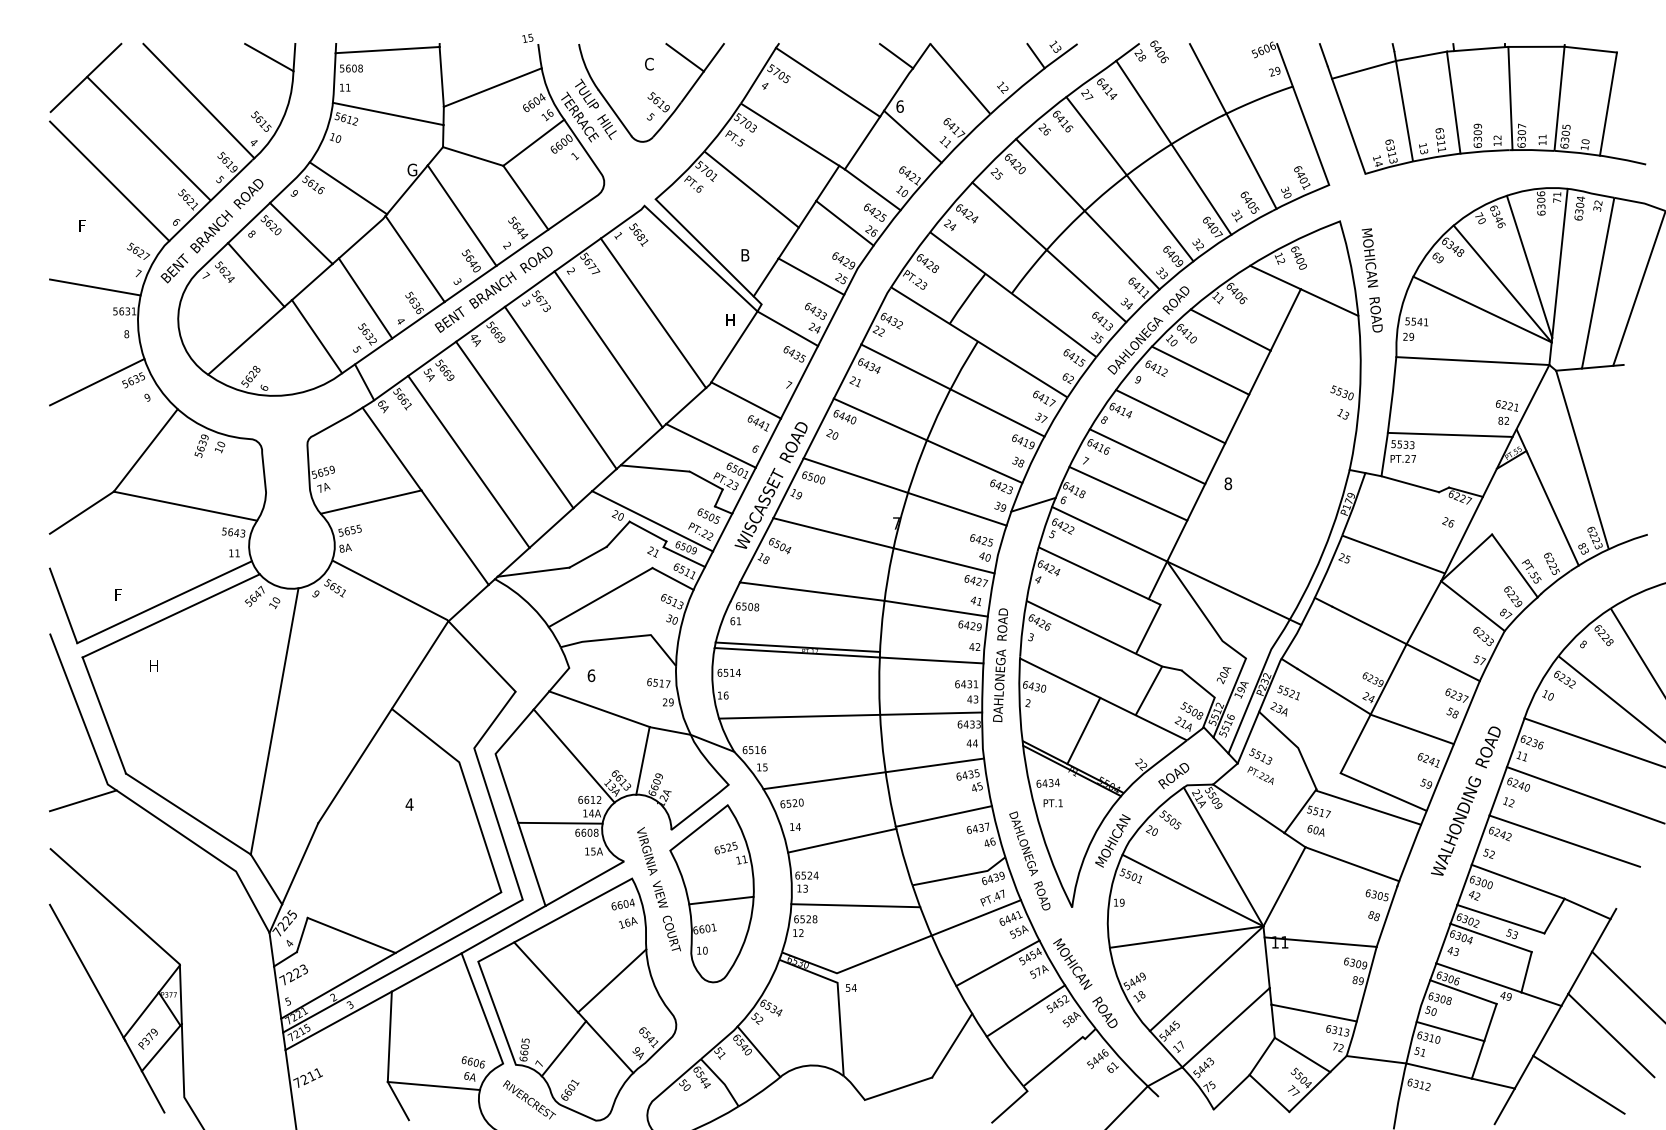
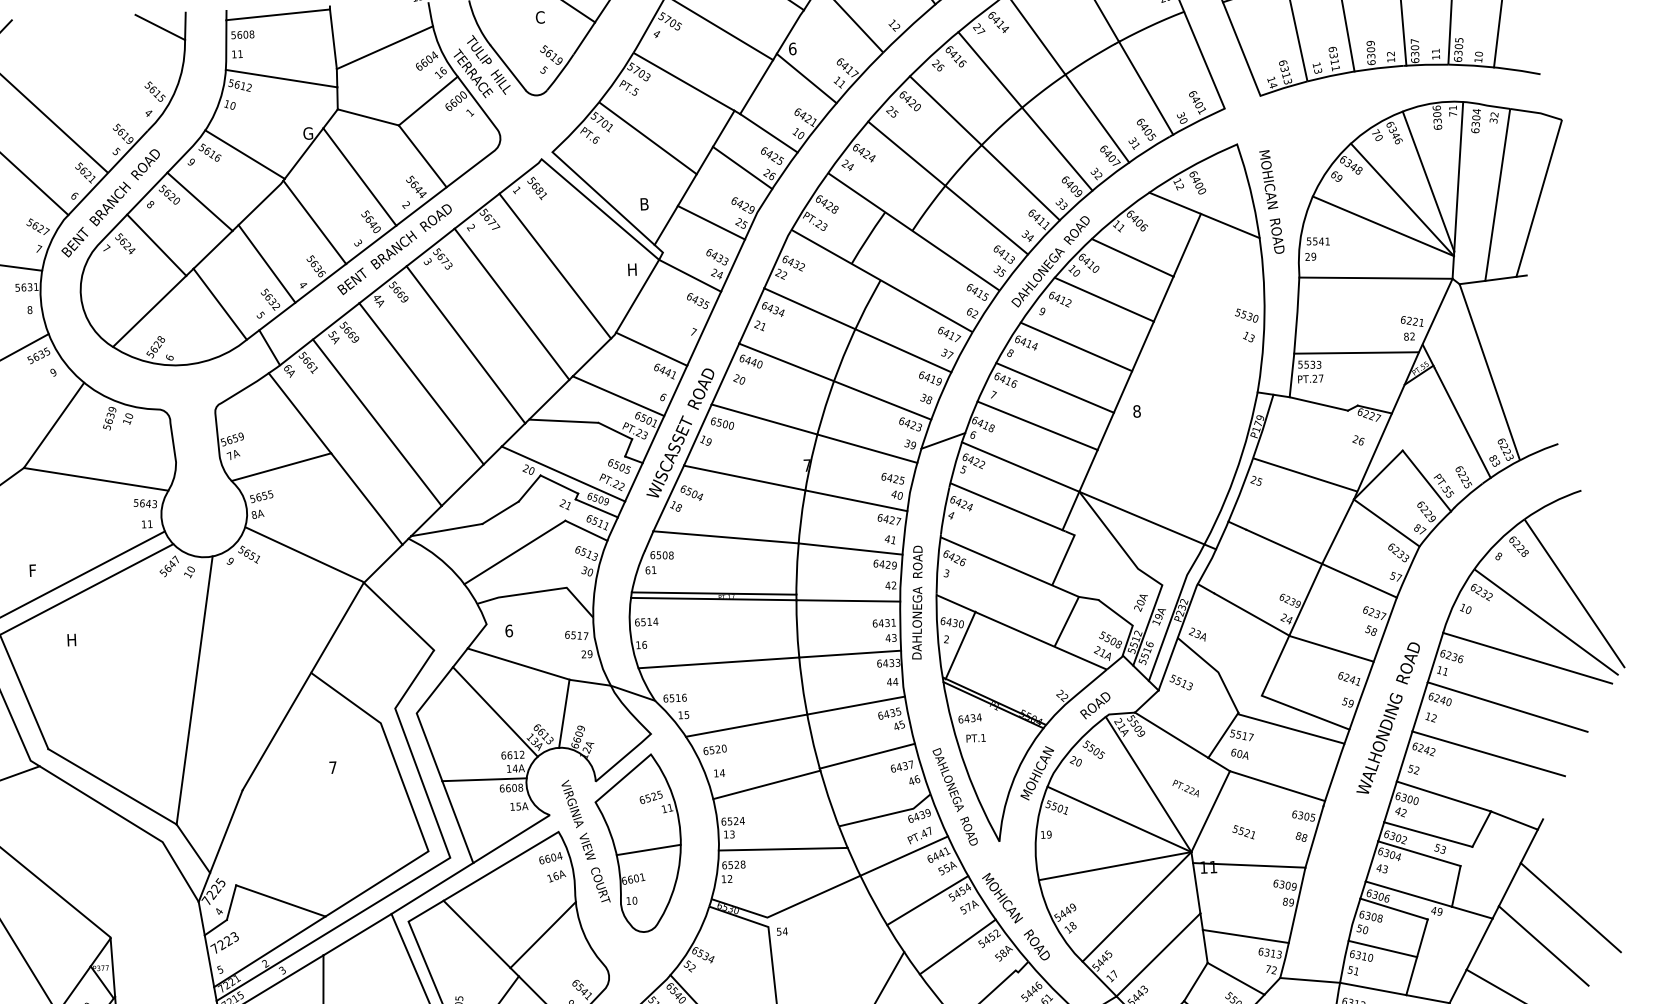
line: (198, 100) -> (91, 73), removed
text: (1288, 692) -> (1243, 831), moved
line: (1083, 730) -> (960, 645), moved
text: (1260, 775) -> (1185, 788), moved
text: (409, 804) -> (332, 767), 4 -> 7

